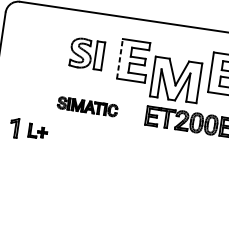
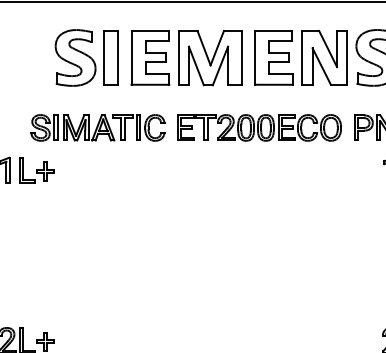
part: (86, 53) -> (86, 57), size x1.43
line: (119, 58) -> (131, 57), dashed -> solid
part: (176, 80) -> (210, 58), moved
part: (87, 106) -> (97, 127), size x1.67
part: (37, 131) -> (36, 170), size x1.43

